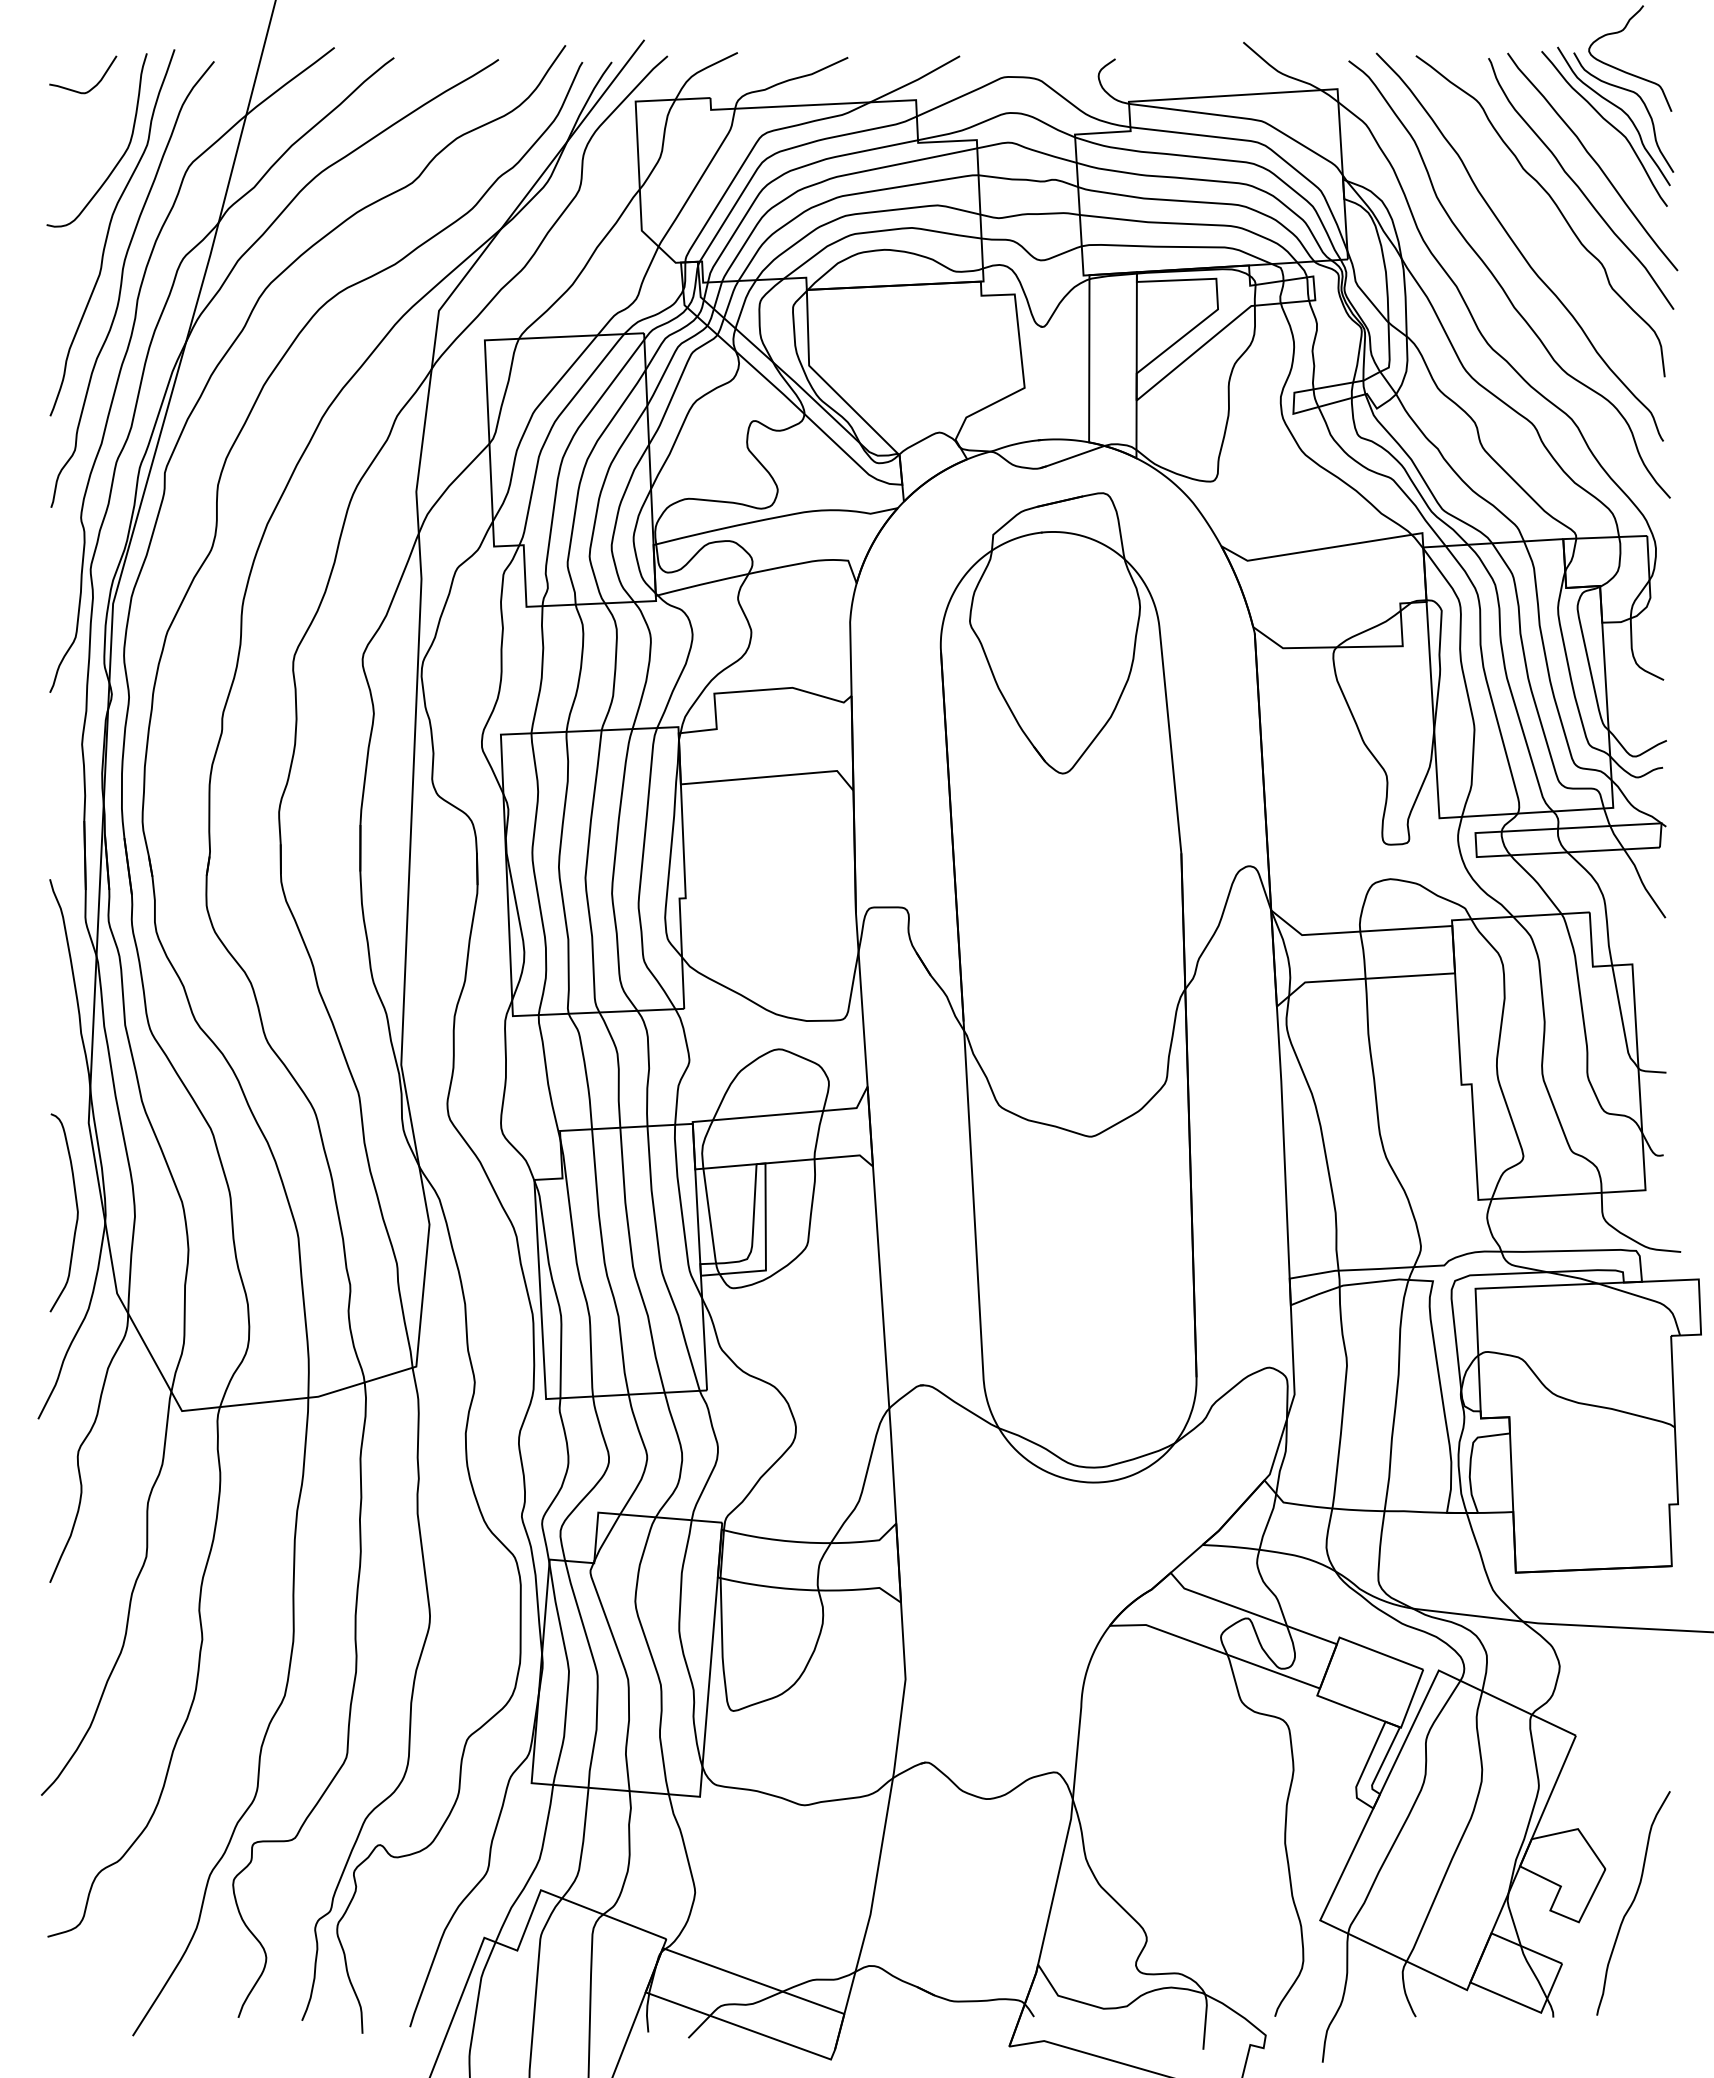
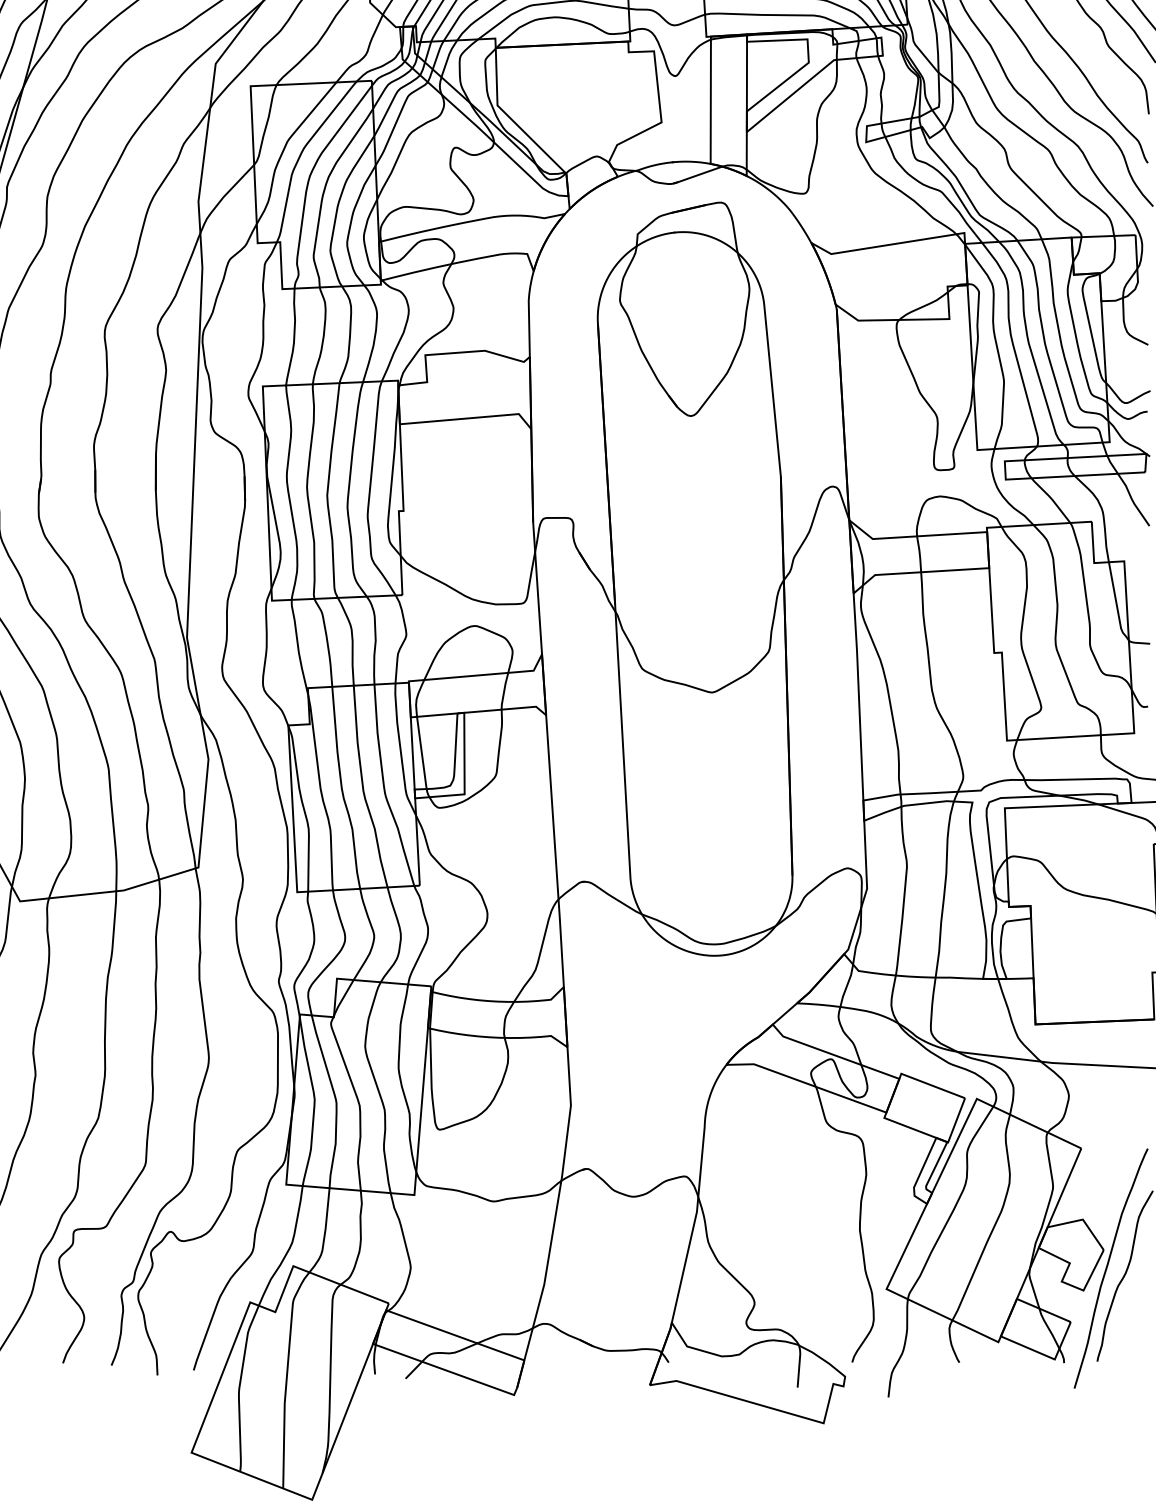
curve: (1610, 1892) -> (1107, 1267), added

